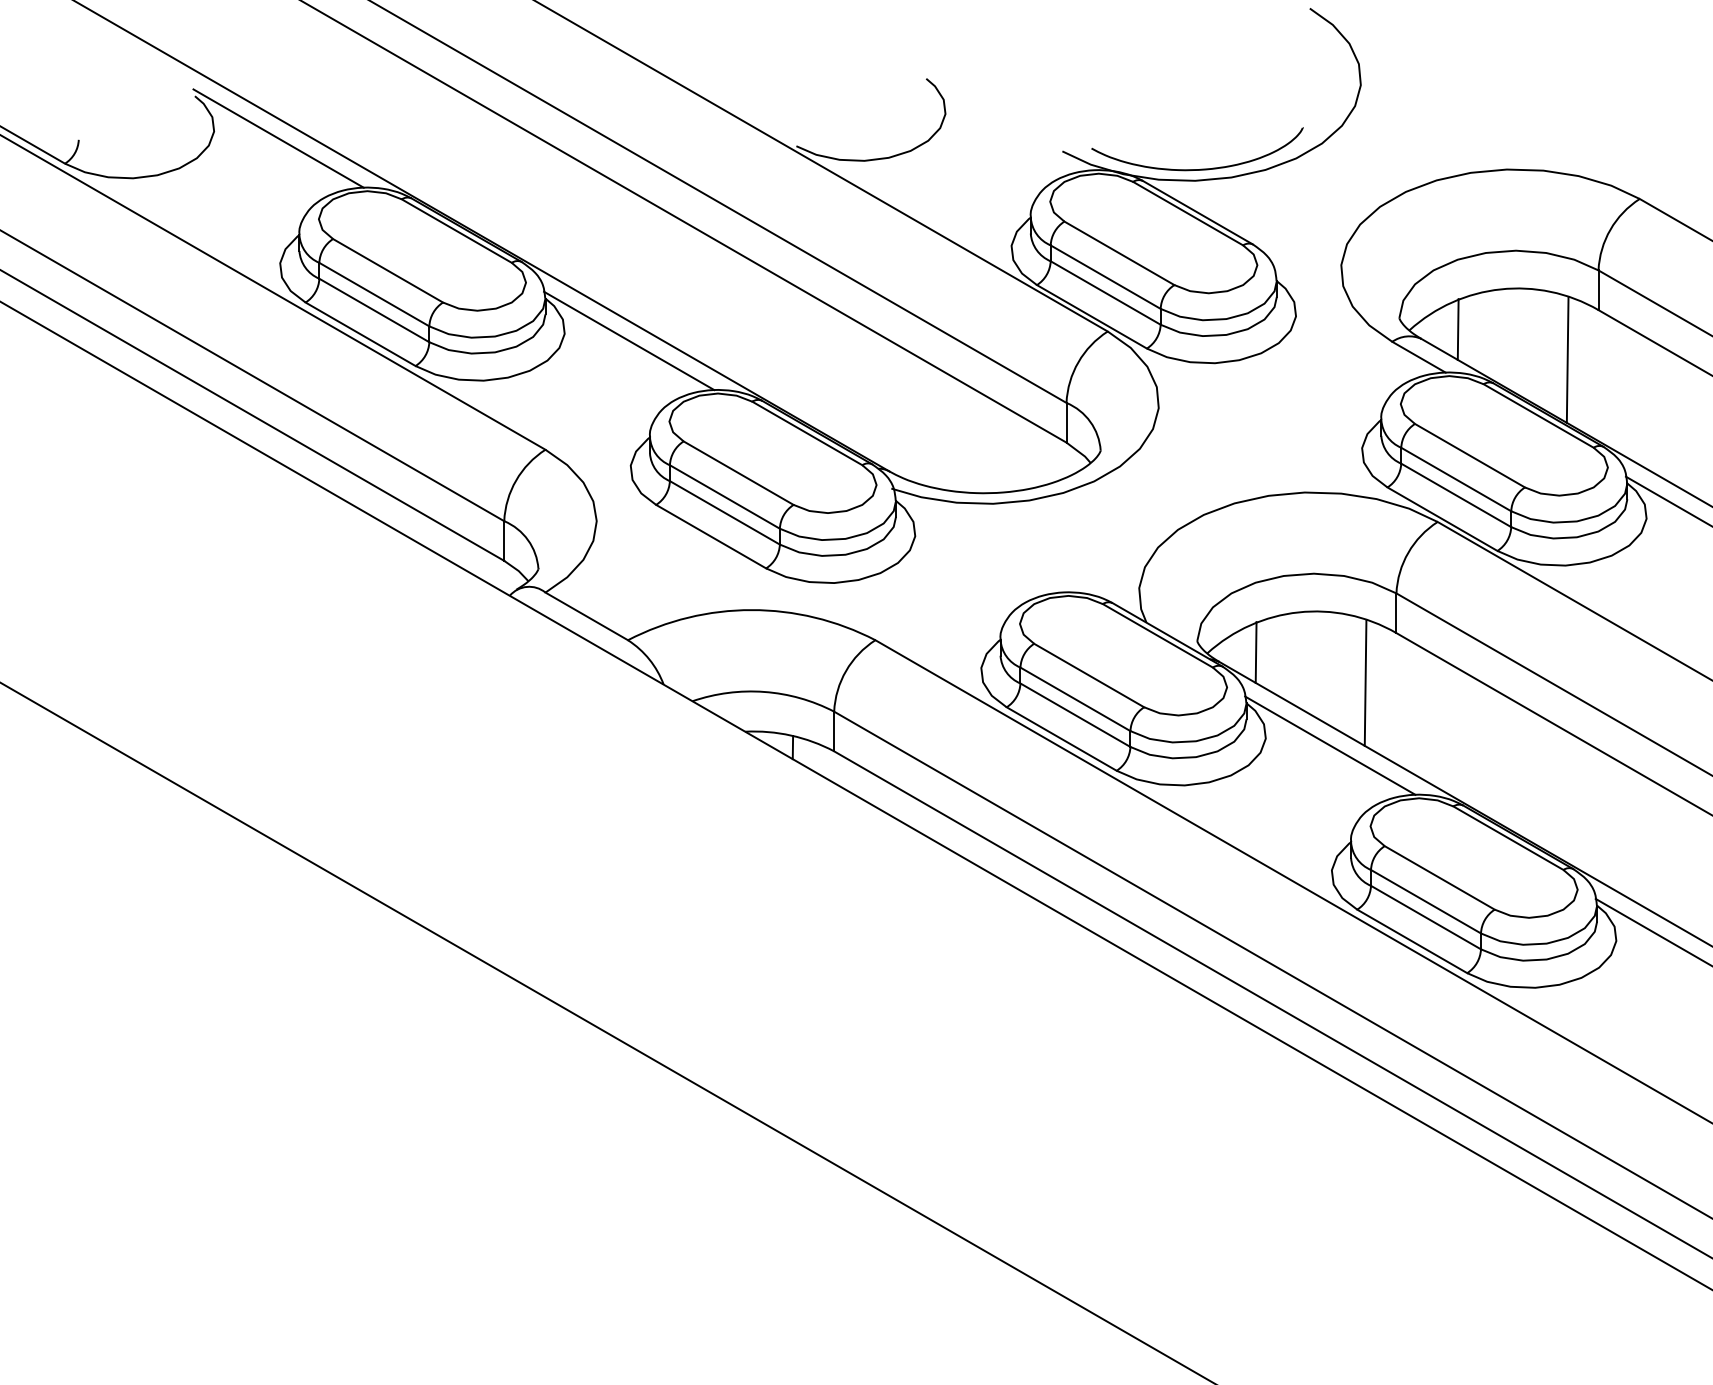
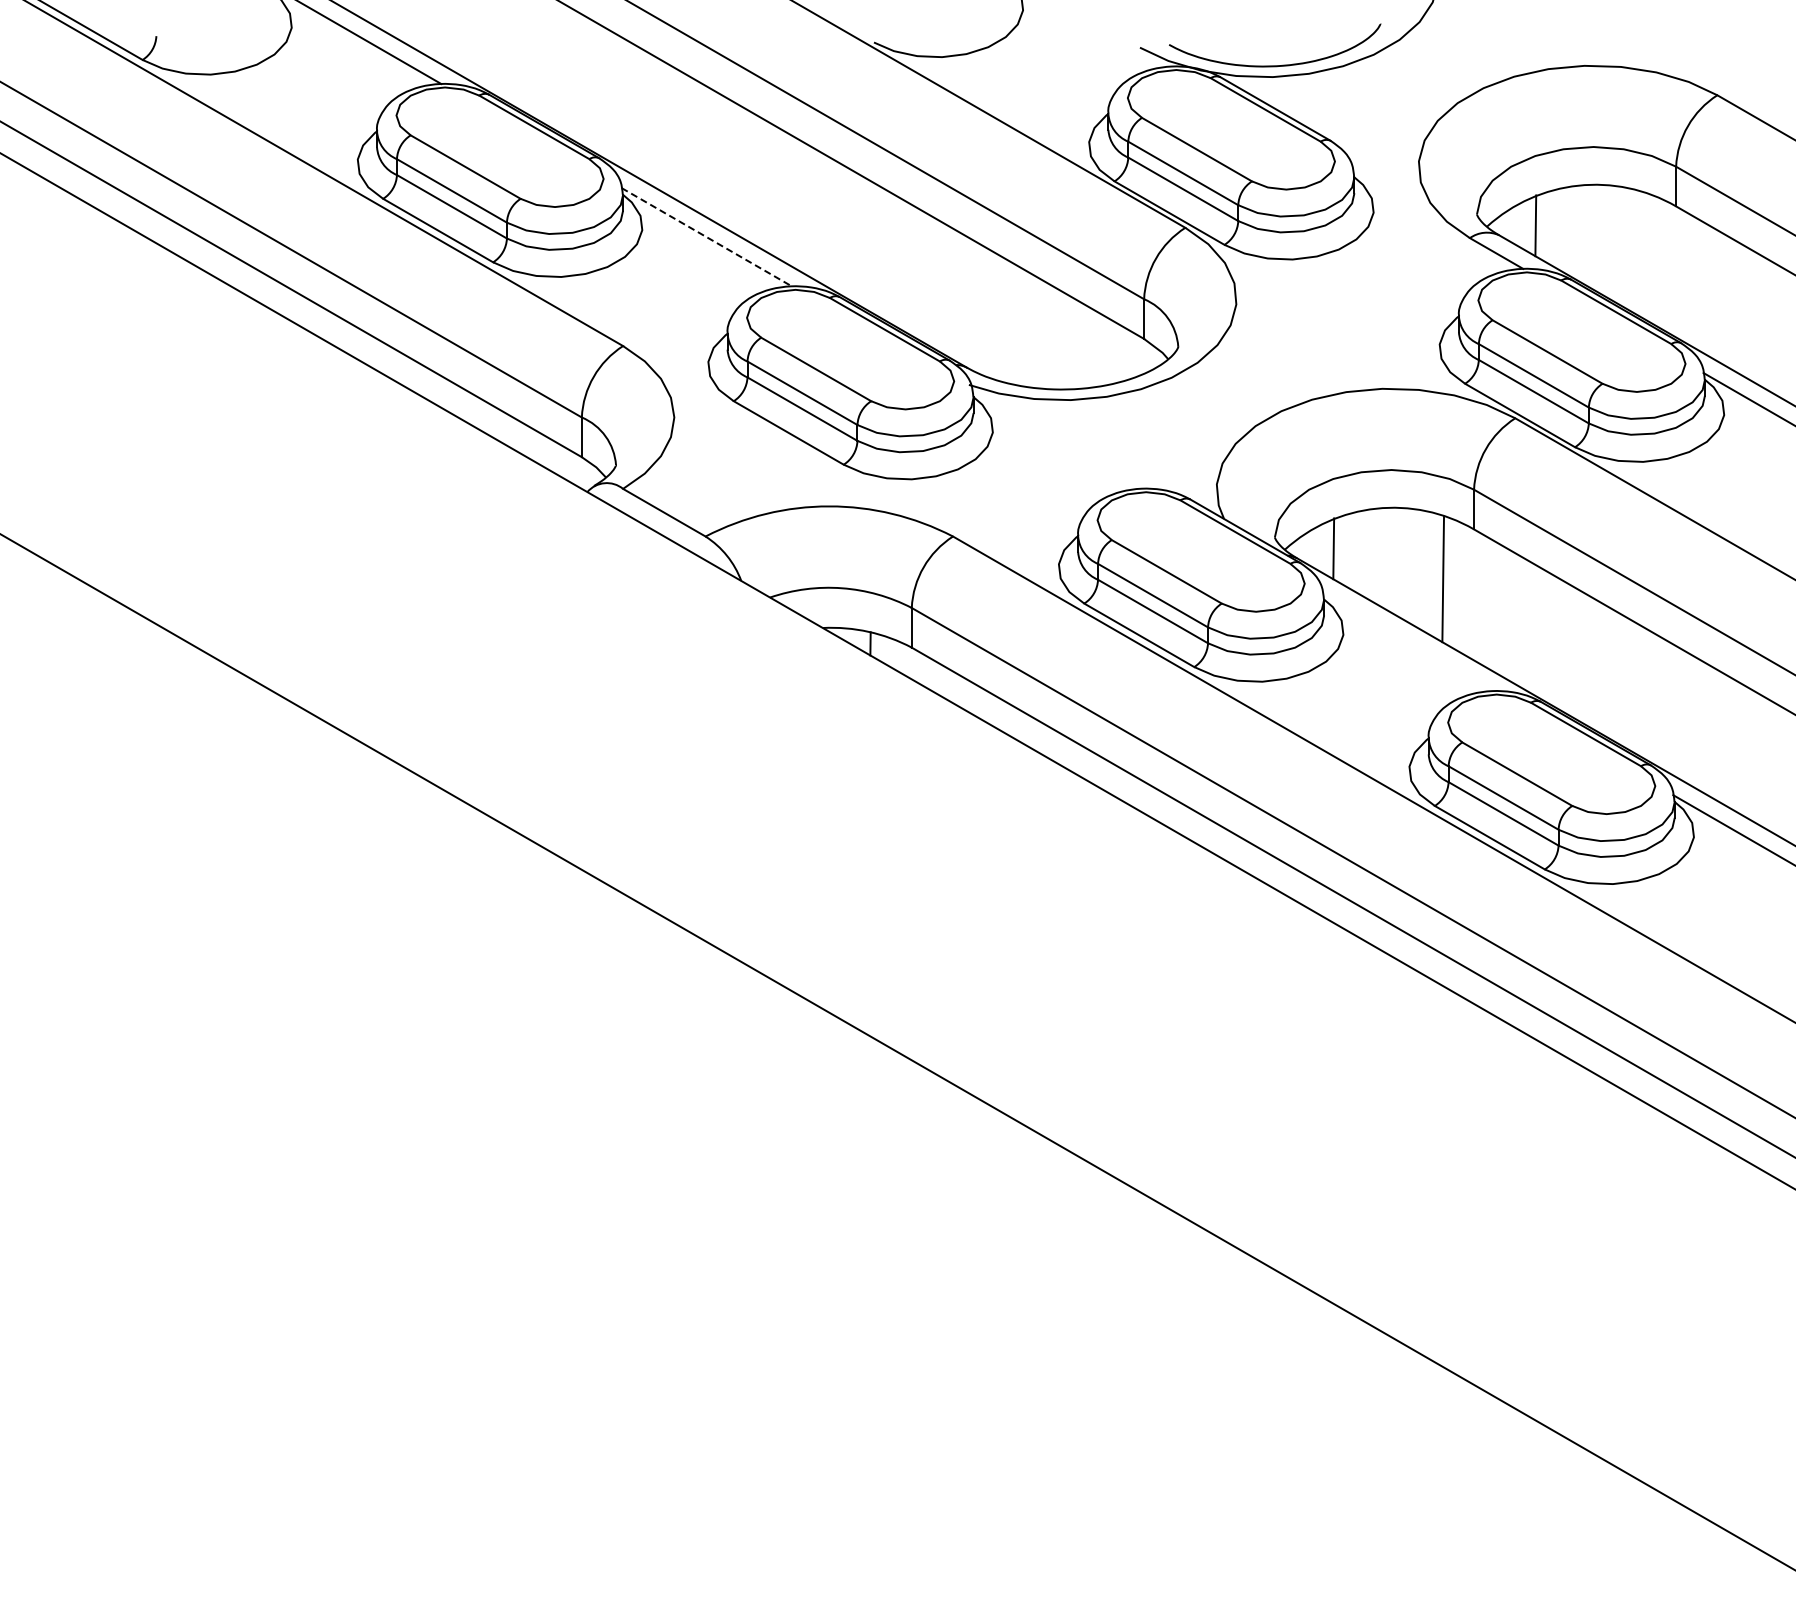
line: (629, 341) -> (707, 237), solid -> dashed
line: (1567, 360) -> (1645, 256), removed
line: (1329, 745) -> (1407, 641), removed

